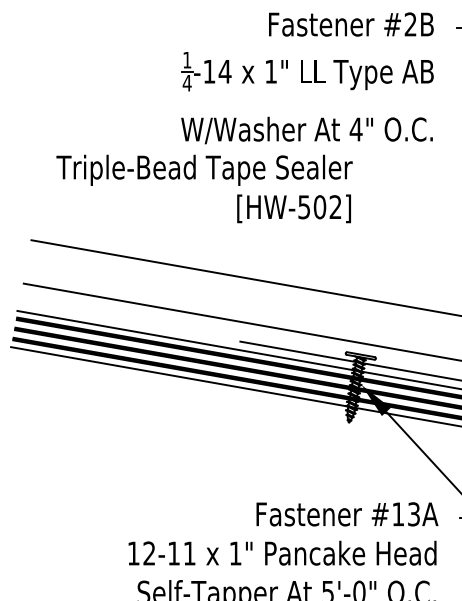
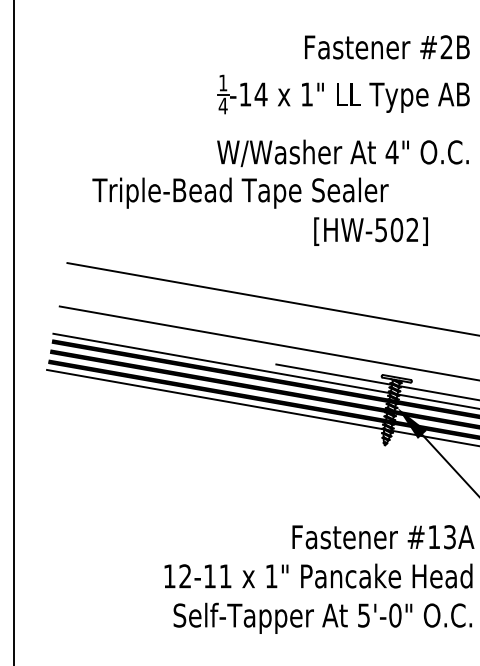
text: (293, 208) -> (370, 231), moved

